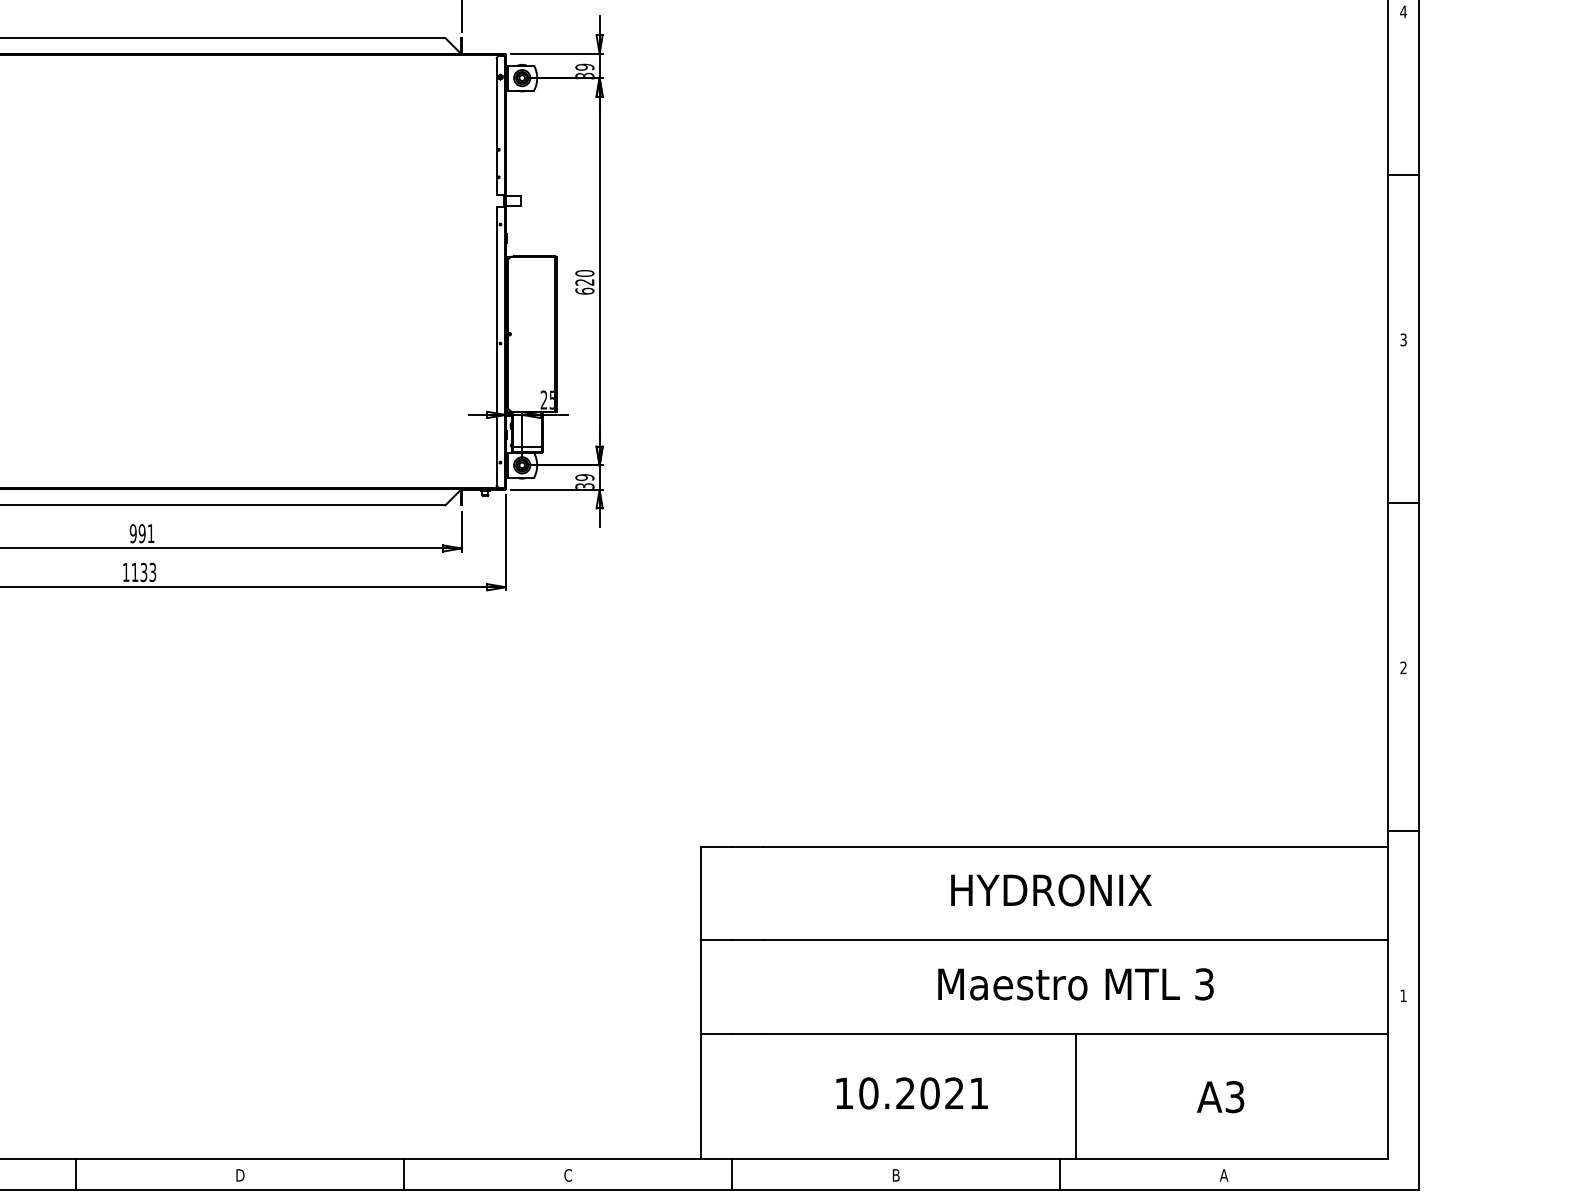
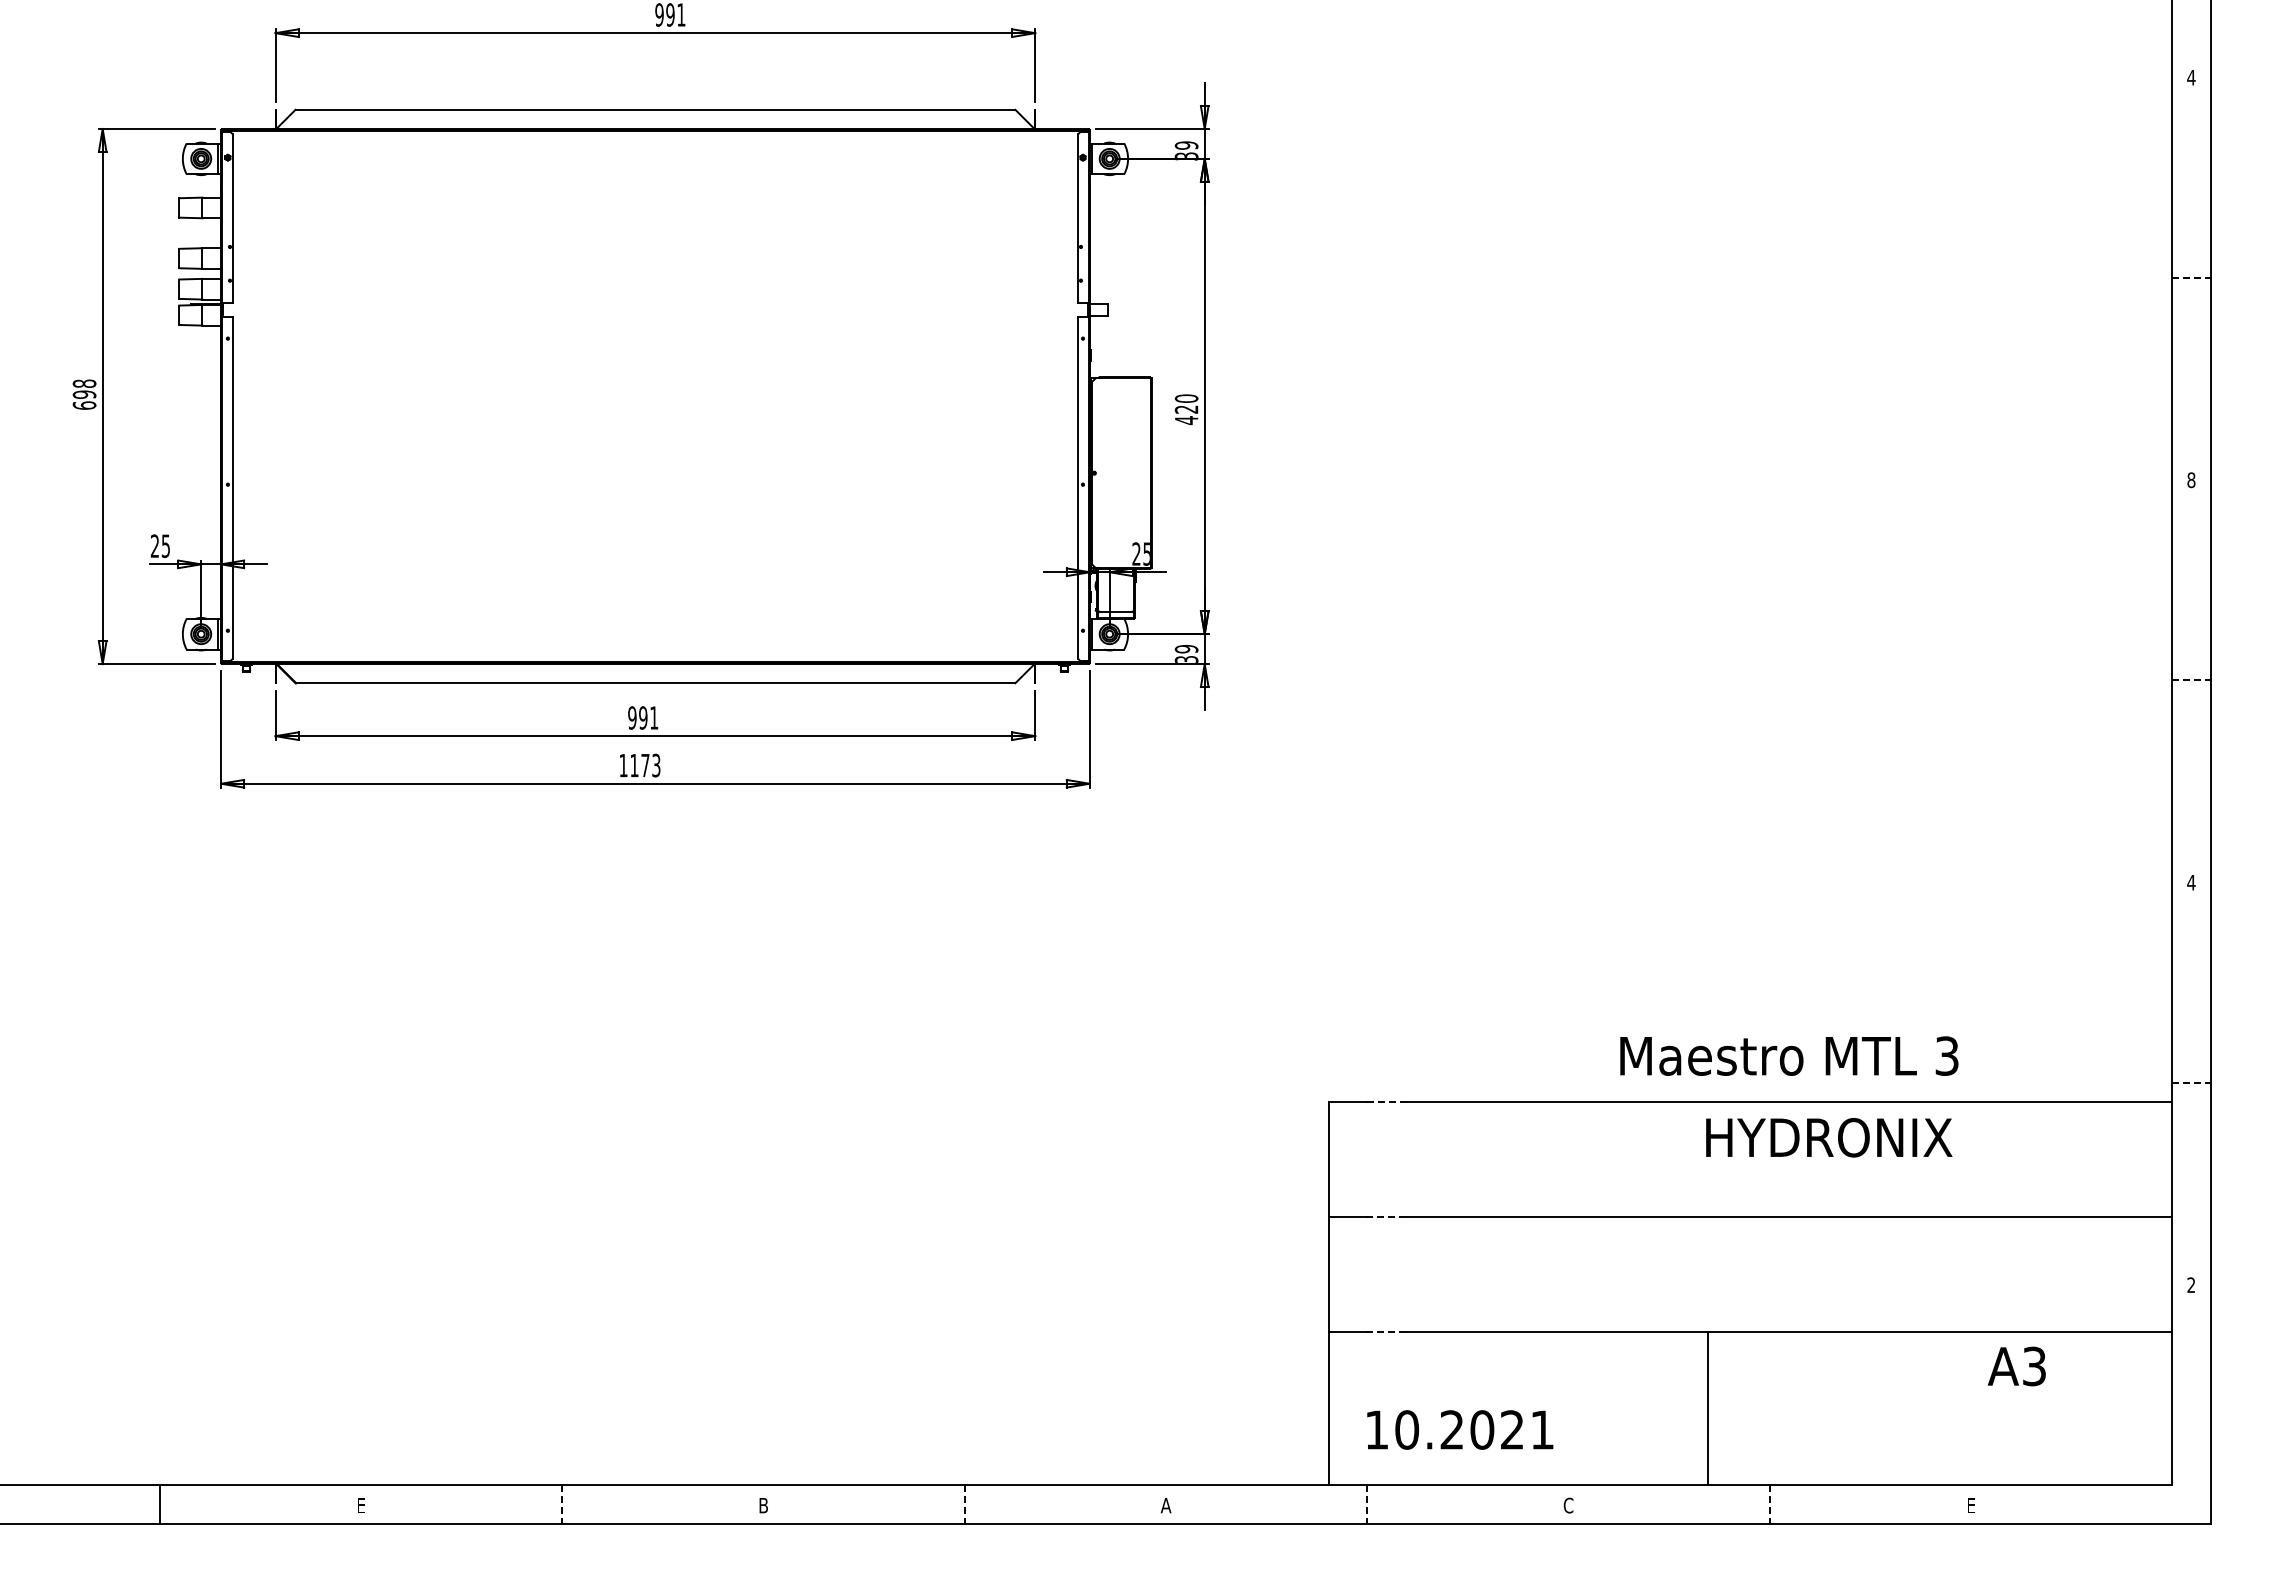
line: (1403, 174) -> (2191, 277), solid -> dashed
text: (584, 291) -> (1186, 420), 620 -> 420
text: (1403, 340) -> (2191, 480), 3 -> 8
line: (1403, 503) -> (2191, 680), solid -> dashed
text: (143, 572) -> (645, 765), 1133 -> 1173
text: (1403, 667) -> (2191, 882), 2 -> 4
line: (1403, 830) -> (2191, 1082), solid -> dashed
line: (747, 846) -> (1386, 1102), solid -> dashed
text: (1051, 890) -> (1829, 1137), moved
line: (747, 939) -> (1386, 1216), solid -> dashed
text: (1076, 983) -> (1789, 1055), moved
text: (1403, 995) -> (2191, 1284), 1 -> 2
line: (747, 1033) -> (1386, 1331), solid -> dashed
text: (912, 1093) -> (1460, 1429), moved
line: (1075, 1096) -> (1707, 1408), moved
text: (1220, 1097) -> (2016, 1366), moved
line: (76, 1174) -> (562, 1504), solid -> dashed
line: (403, 1174) -> (964, 1504), solid -> dashed
line: (732, 1174) -> (1367, 1504), solid -> dashed
line: (1059, 1174) -> (1769, 1504), solid -> dashed
text: (240, 1175) -> (763, 1505), D -> B
text: (567, 1175) -> (1165, 1505), C -> A
text: (896, 1175) -> (1568, 1505), B -> C
text: (1223, 1175) -> (1970, 1505), A -> E

